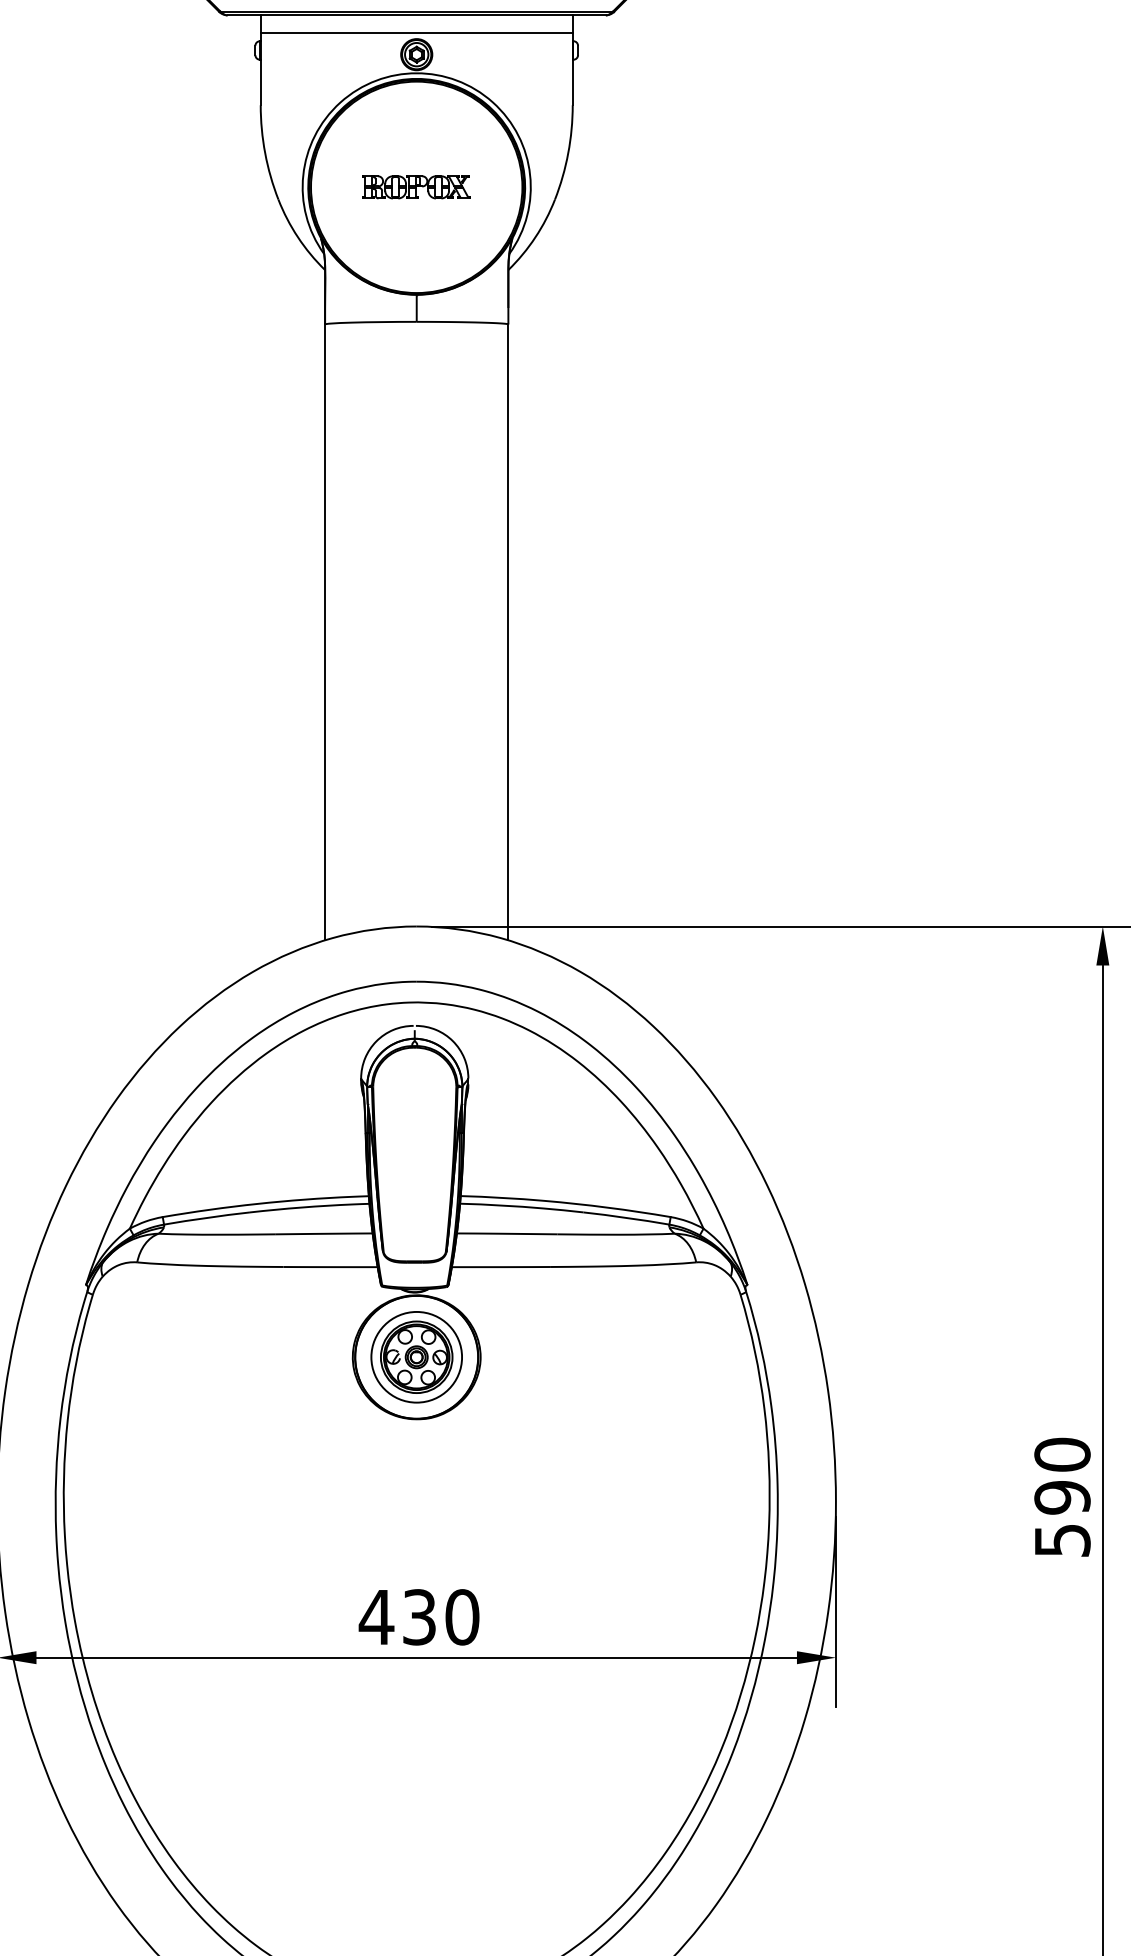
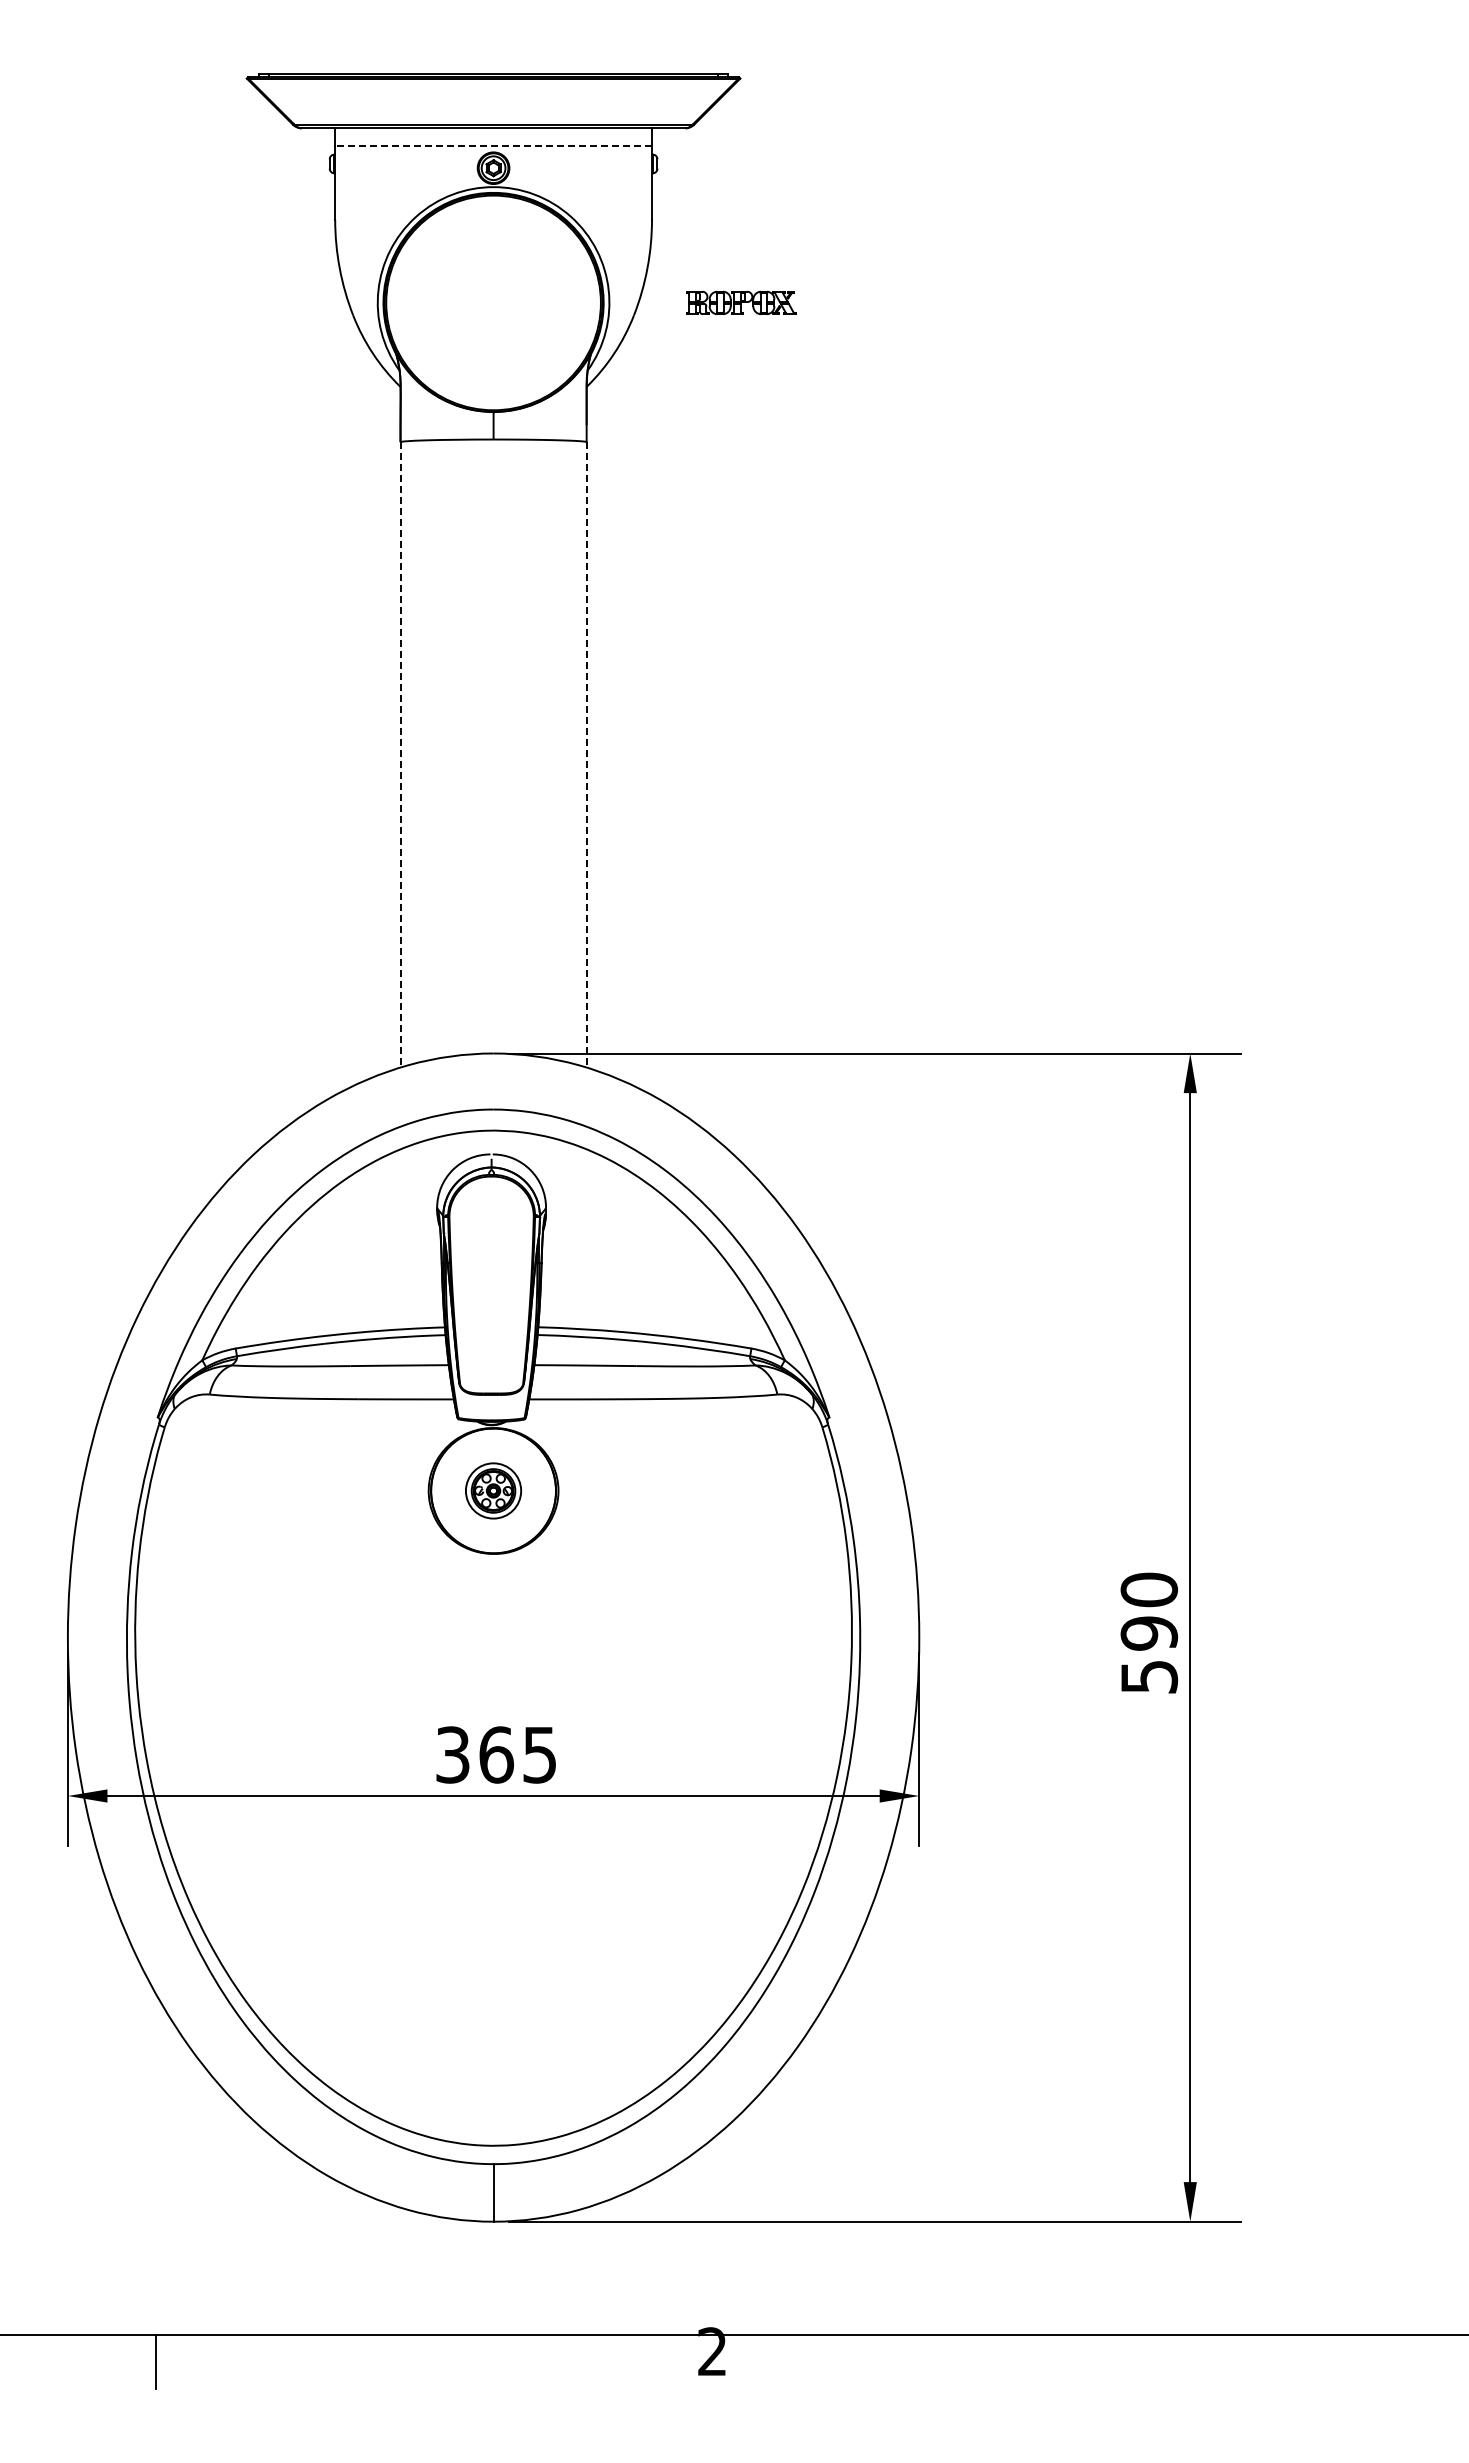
line: (416, 33) -> (493, 146), solid -> dashed
part: (416, 186) -> (741, 302), moved
line: (325, 632) -> (400, 754), solid -> dashed
line: (508, 632) -> (586, 754), solid -> dashed
part: (416, 1356) -> (493, 1490), size x0.6
text: (418, 1616) -> (495, 1754), 430 -> 365

